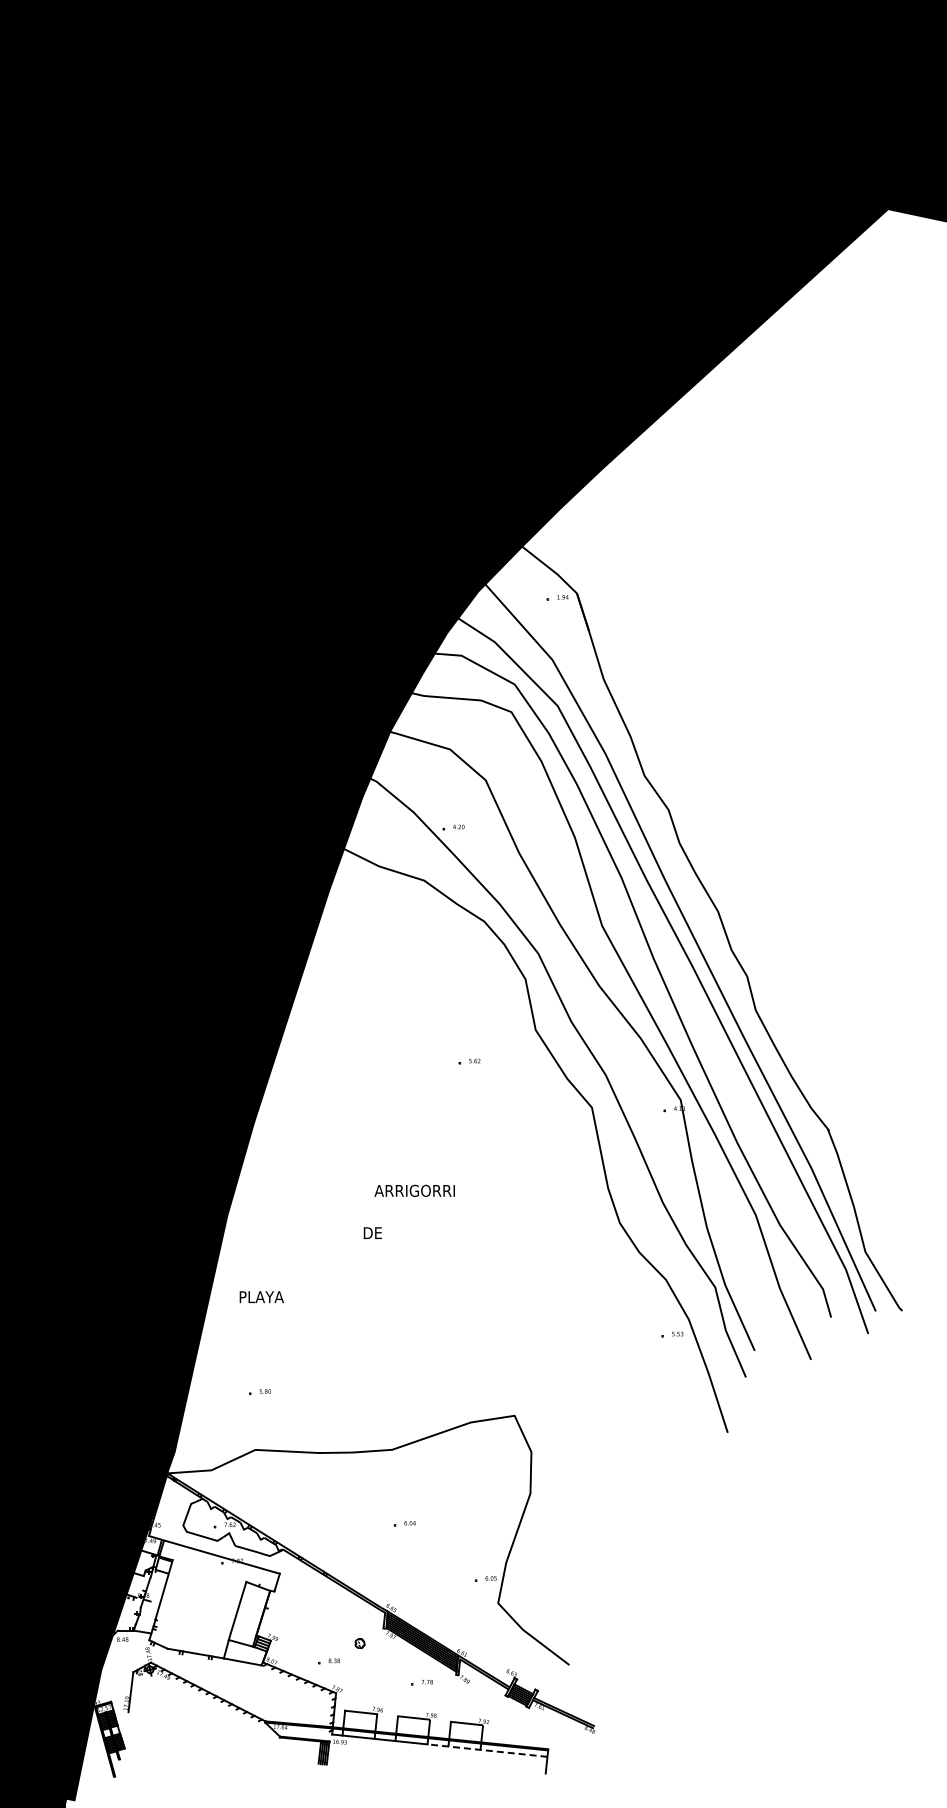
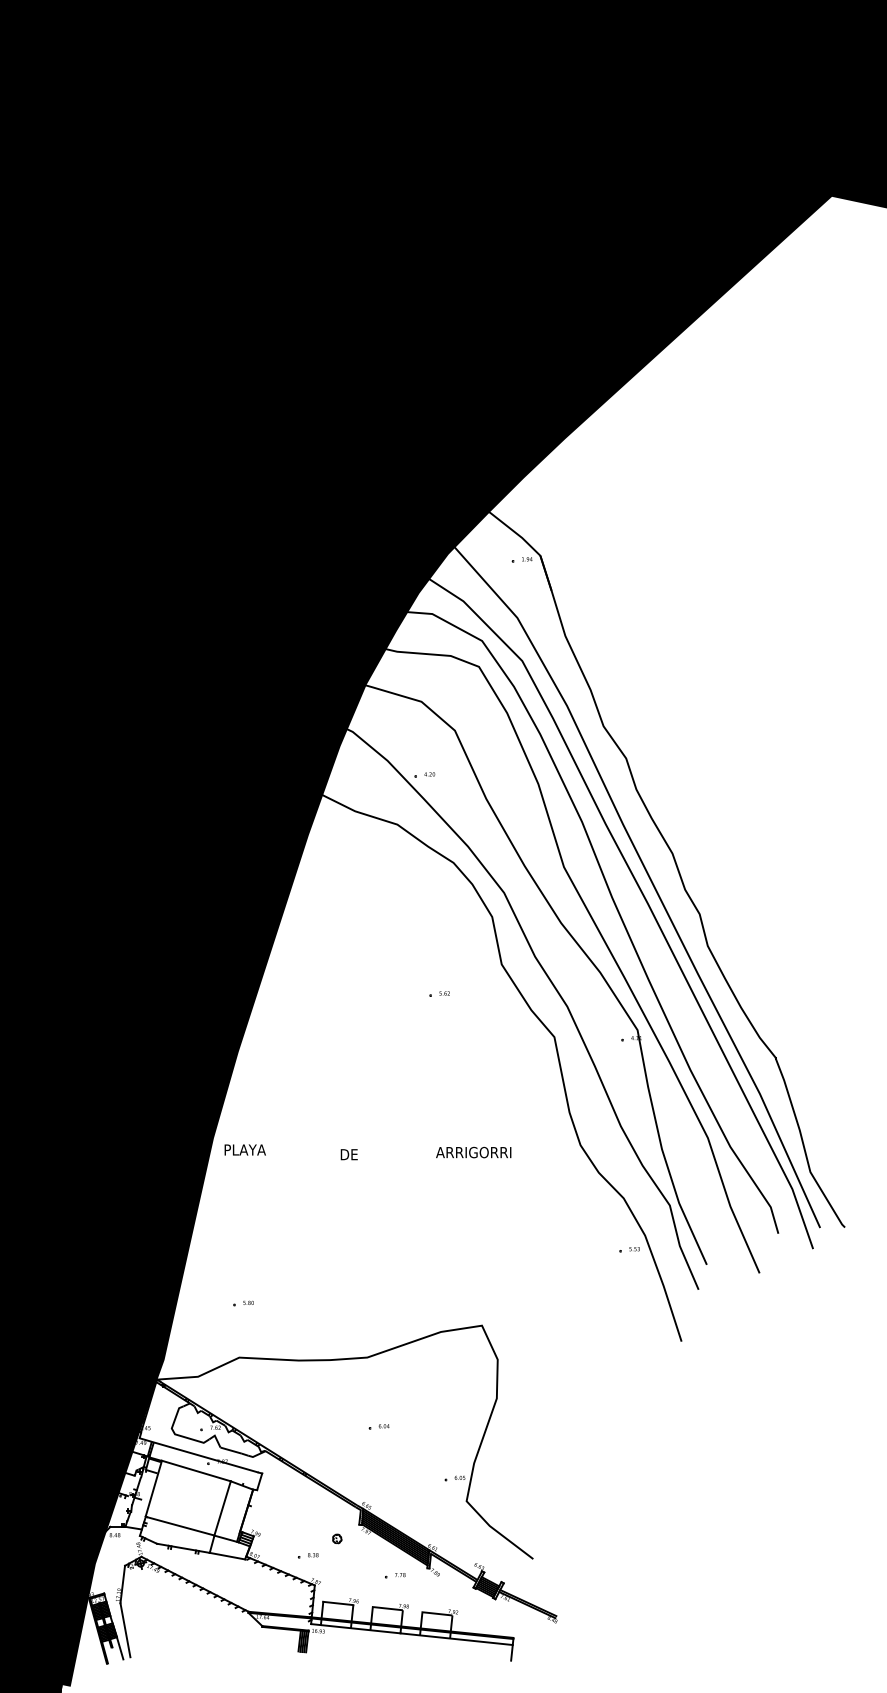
text: (414, 1190) -> (473, 1152), moved
text: (261, 1296) -> (245, 1149), moved
line: (209, 1570) -> (196, 1470), added
line: (192, 1629) -> (180, 1525), added
line: (133, 1740) -> (125, 1629), added
line: (487, 1750) -> (456, 1639), dashed -> solid
line: (127, 1760) -> (119, 1648), added

